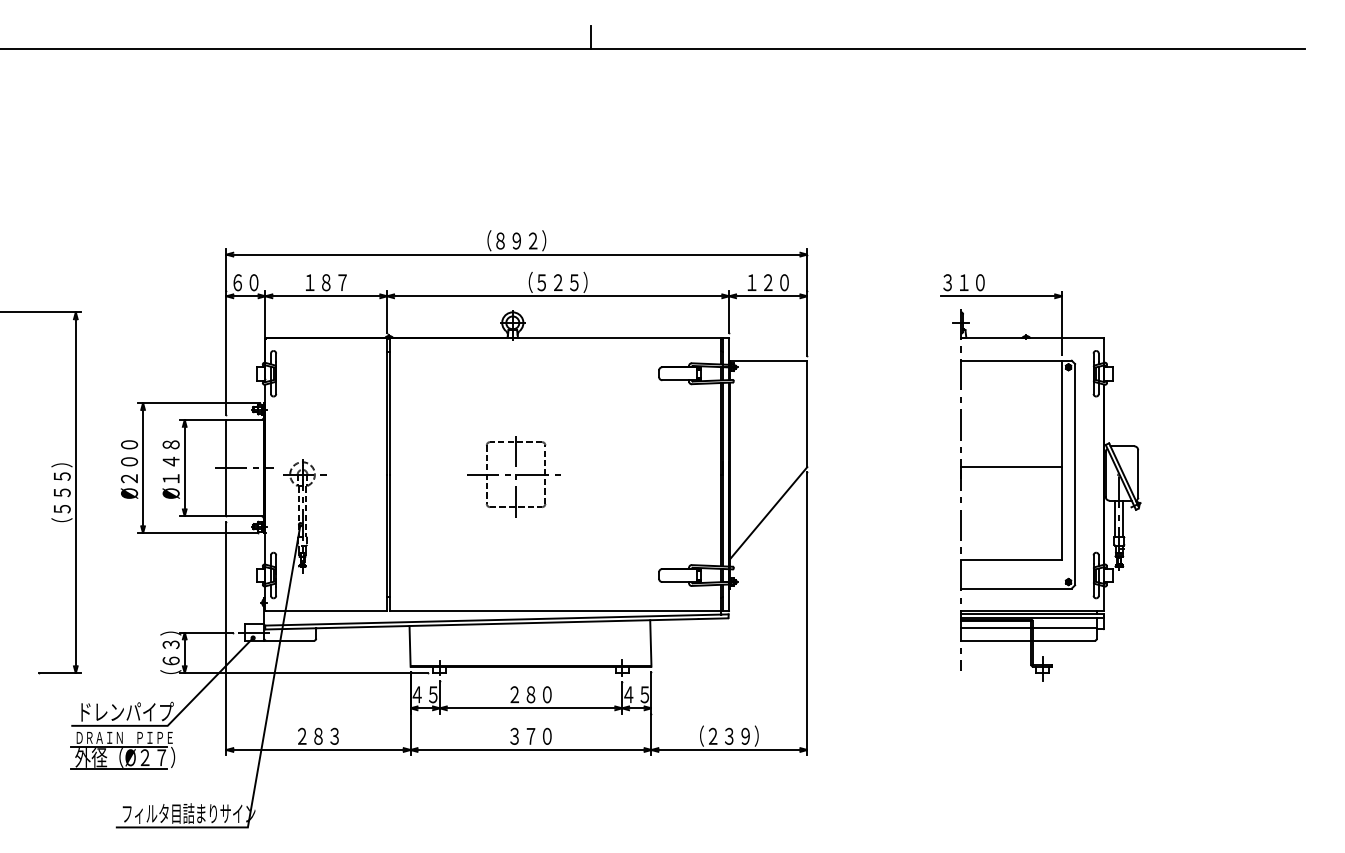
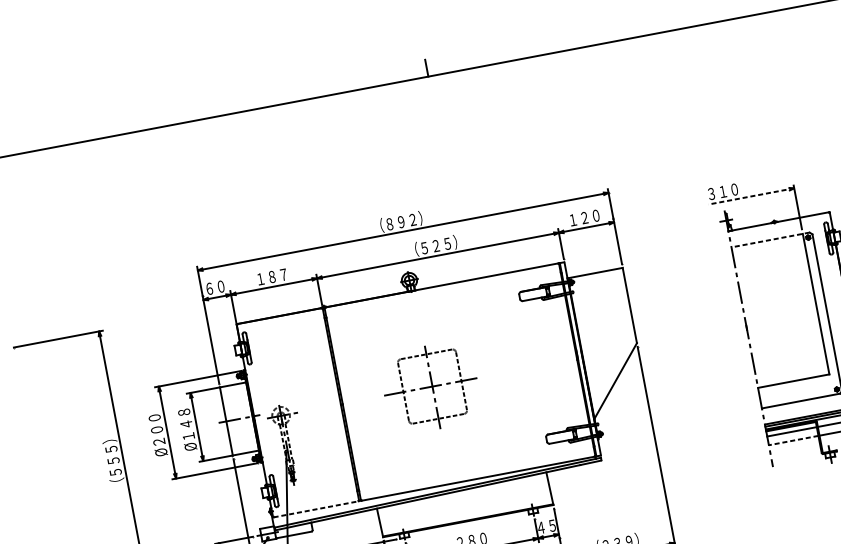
line: (1001, 296) -> (751, 196), solid -> dashed
line: (1015, 360) -> (769, 239), solid -> dashed
line: (1011, 467) -> (781, 316), removed
part: (513, 476) -> (430, 389), size x1.4
line: (326, 611) -> (316, 509), solid -> dashed
line: (995, 640) -> (793, 440), solid -> dashed

